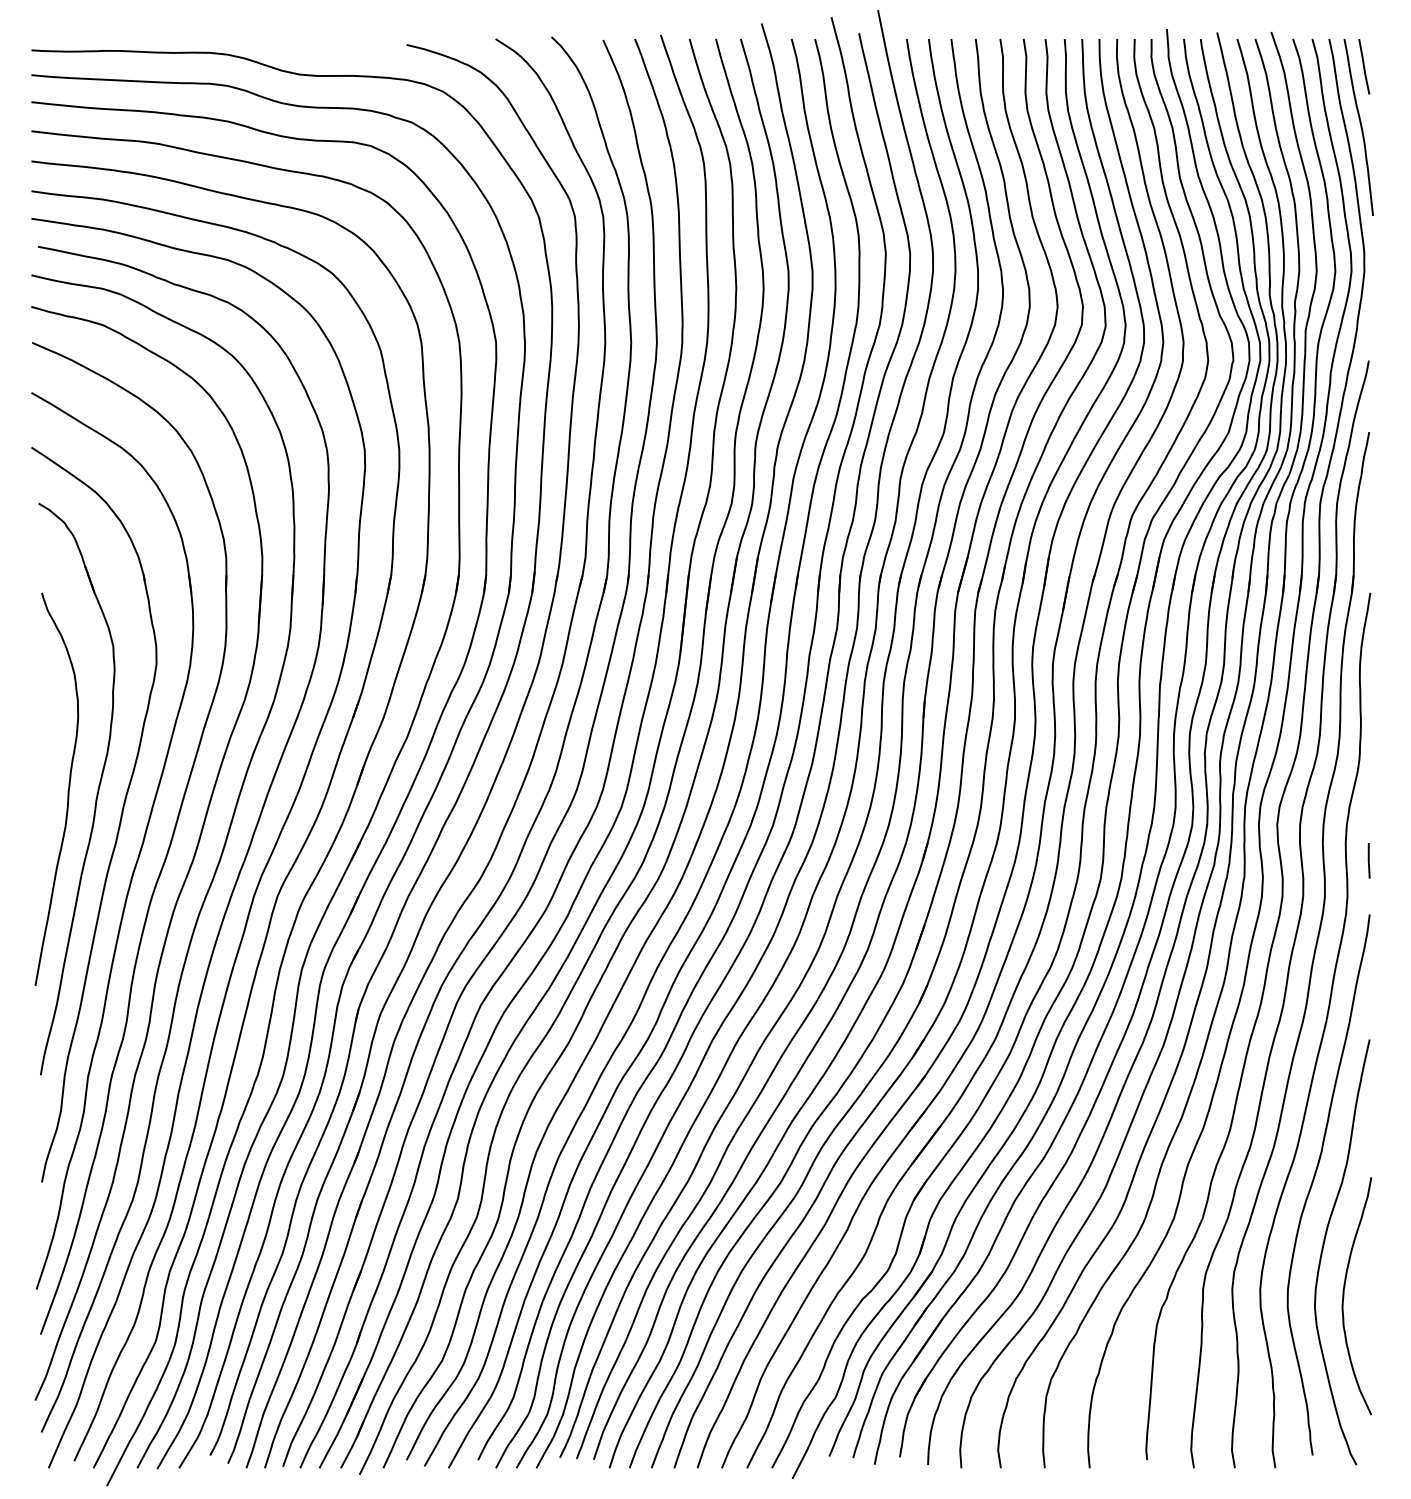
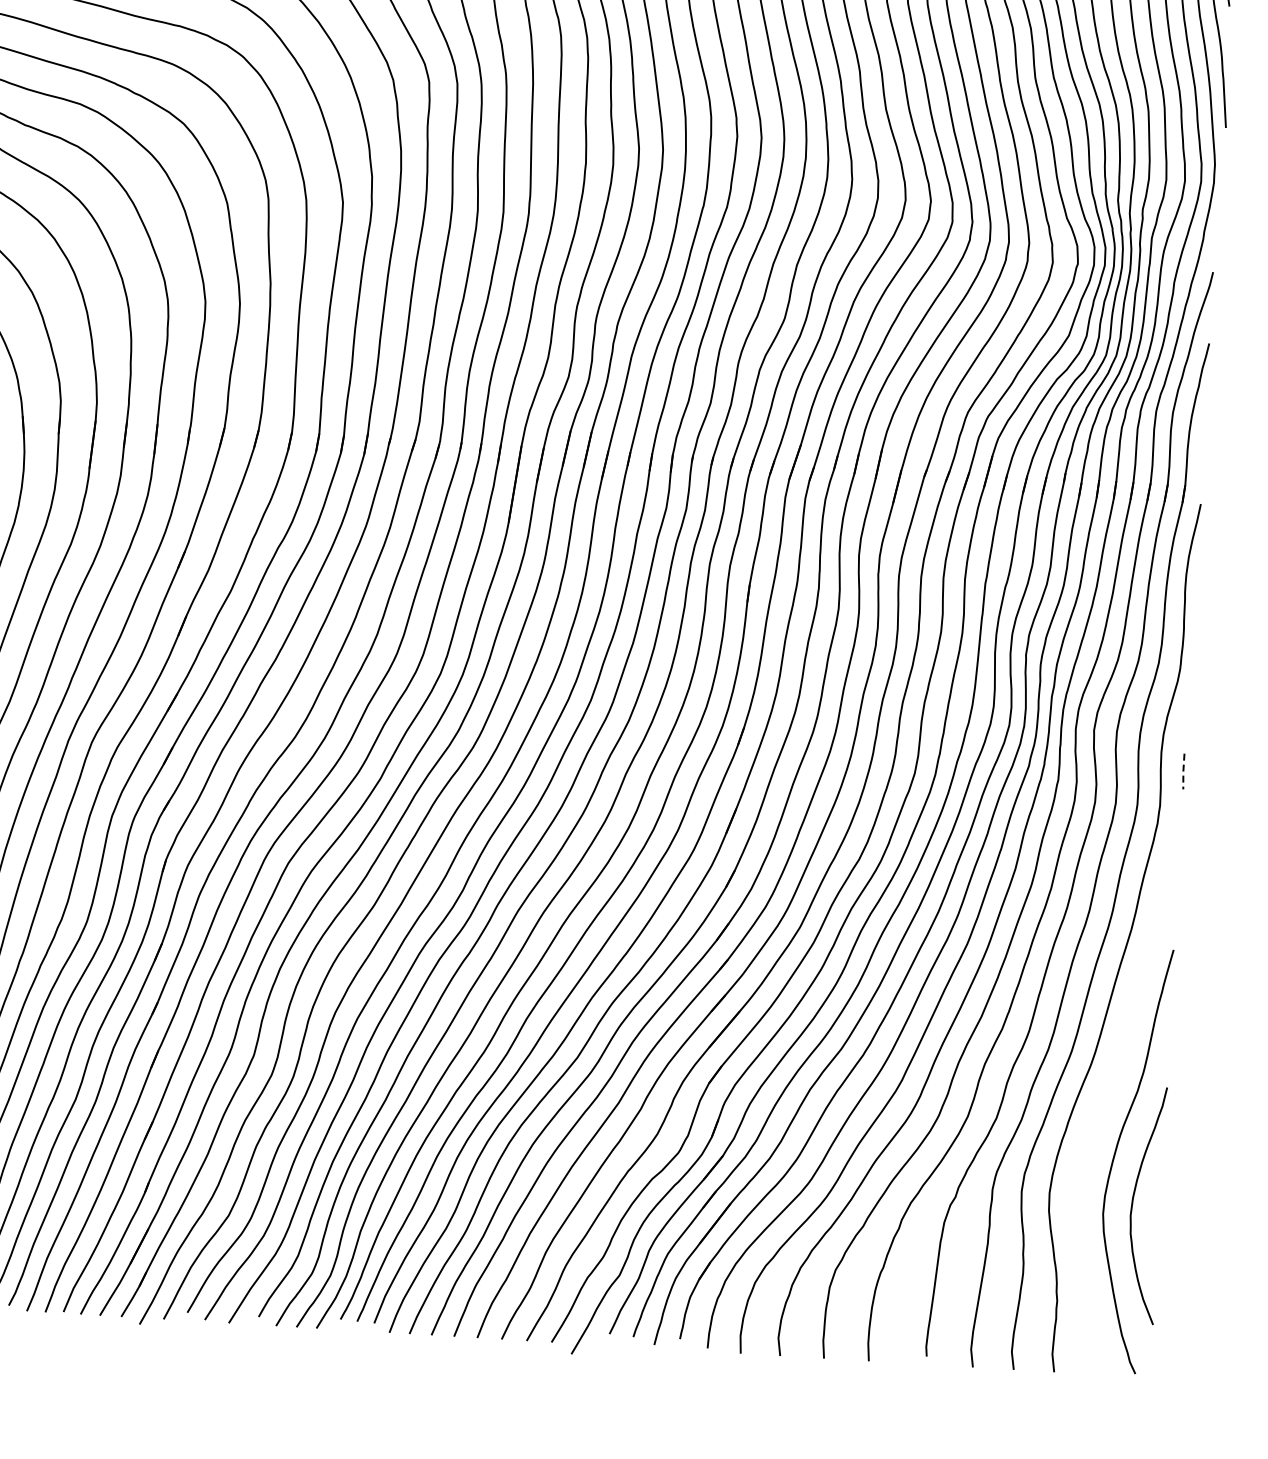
line: (1368, 860) -> (1183, 771), solid -> dashed
curve: (1314, 1180) -> (1110, 1087), removed

